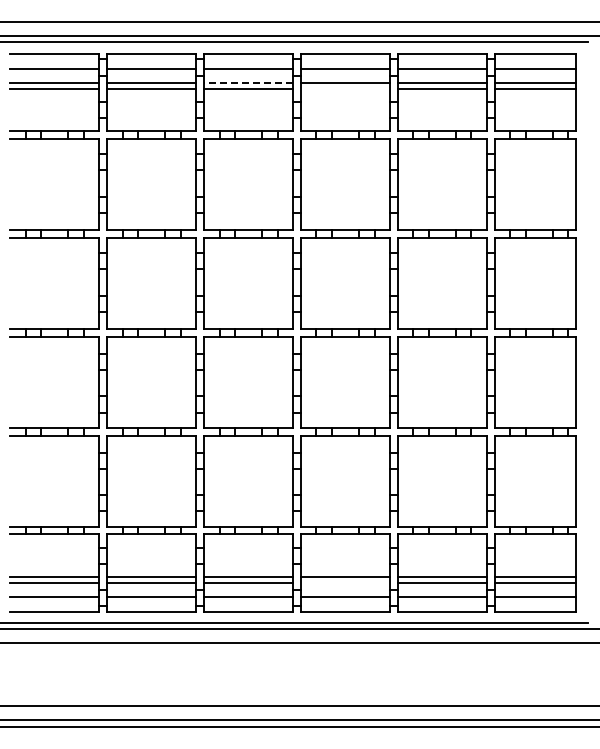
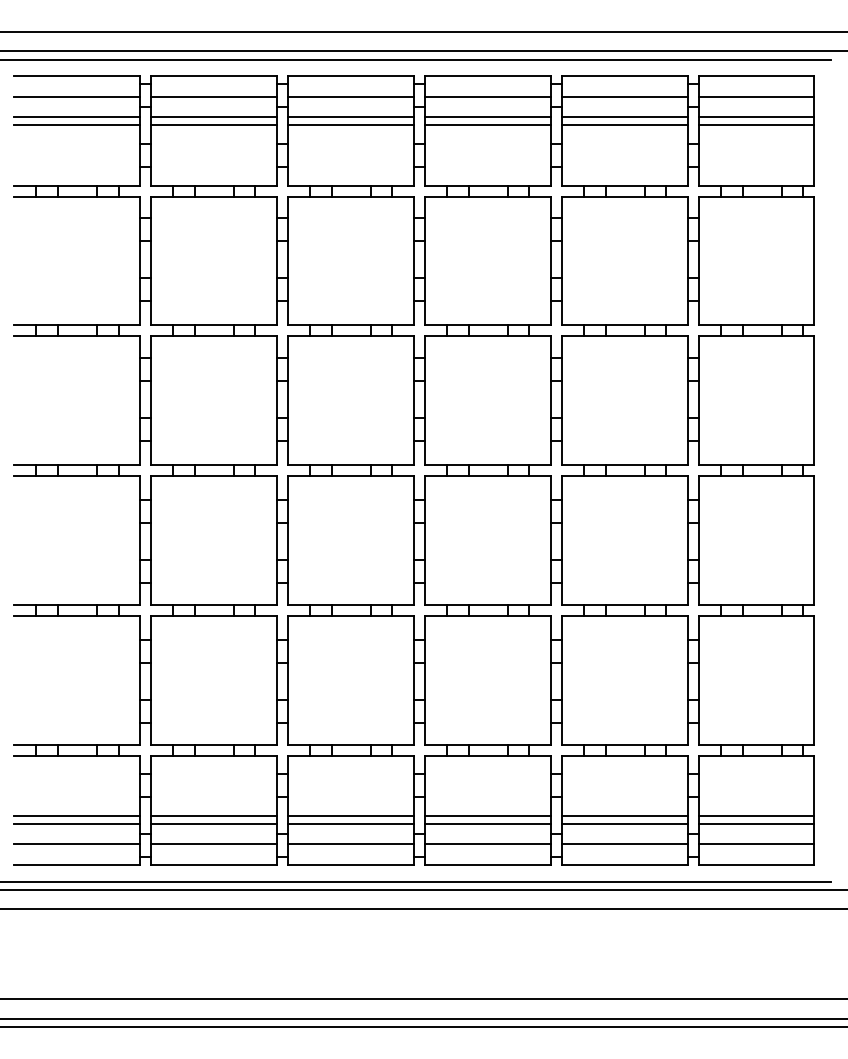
line: (248, 82) -> (351, 116), dashed -> solid
line: (345, 88) -> (488, 125), added
line: (345, 582) -> (488, 823), added

